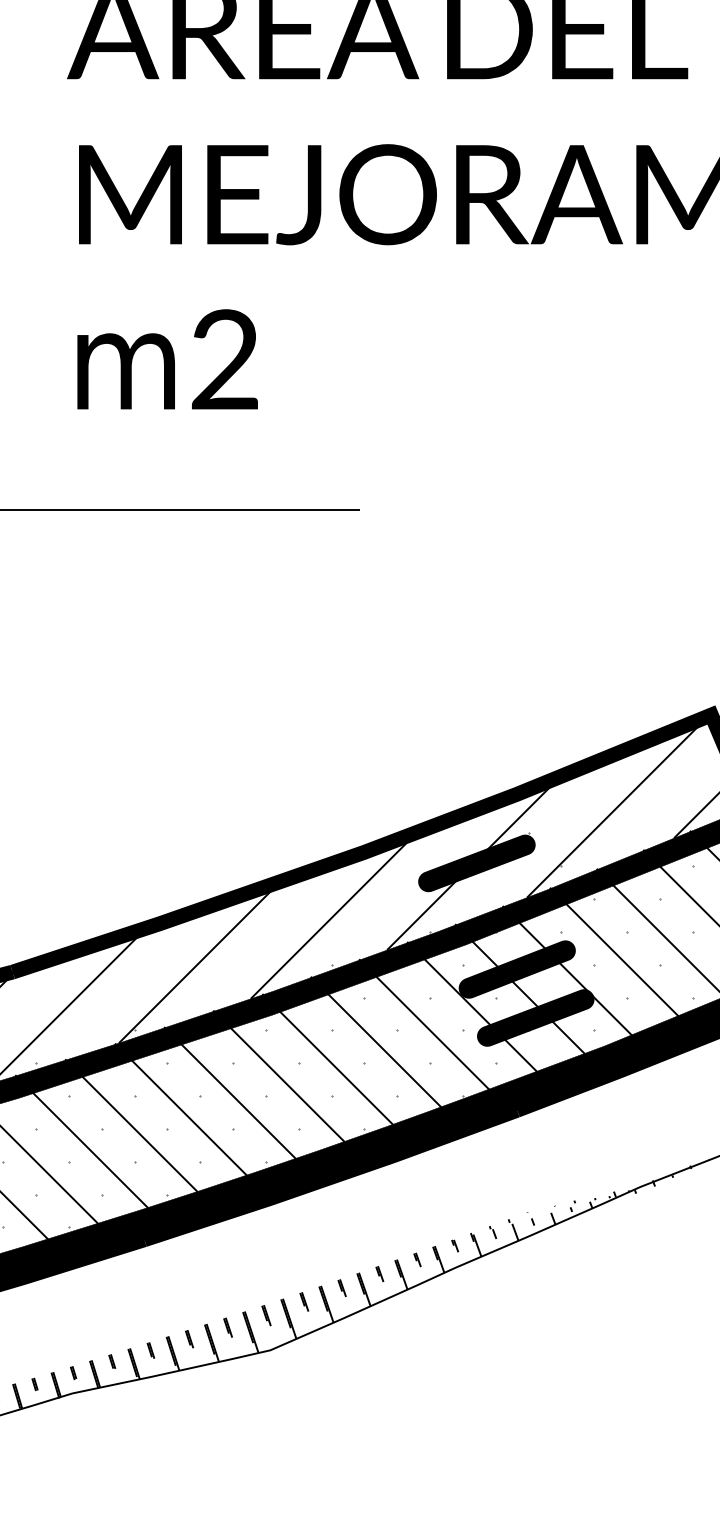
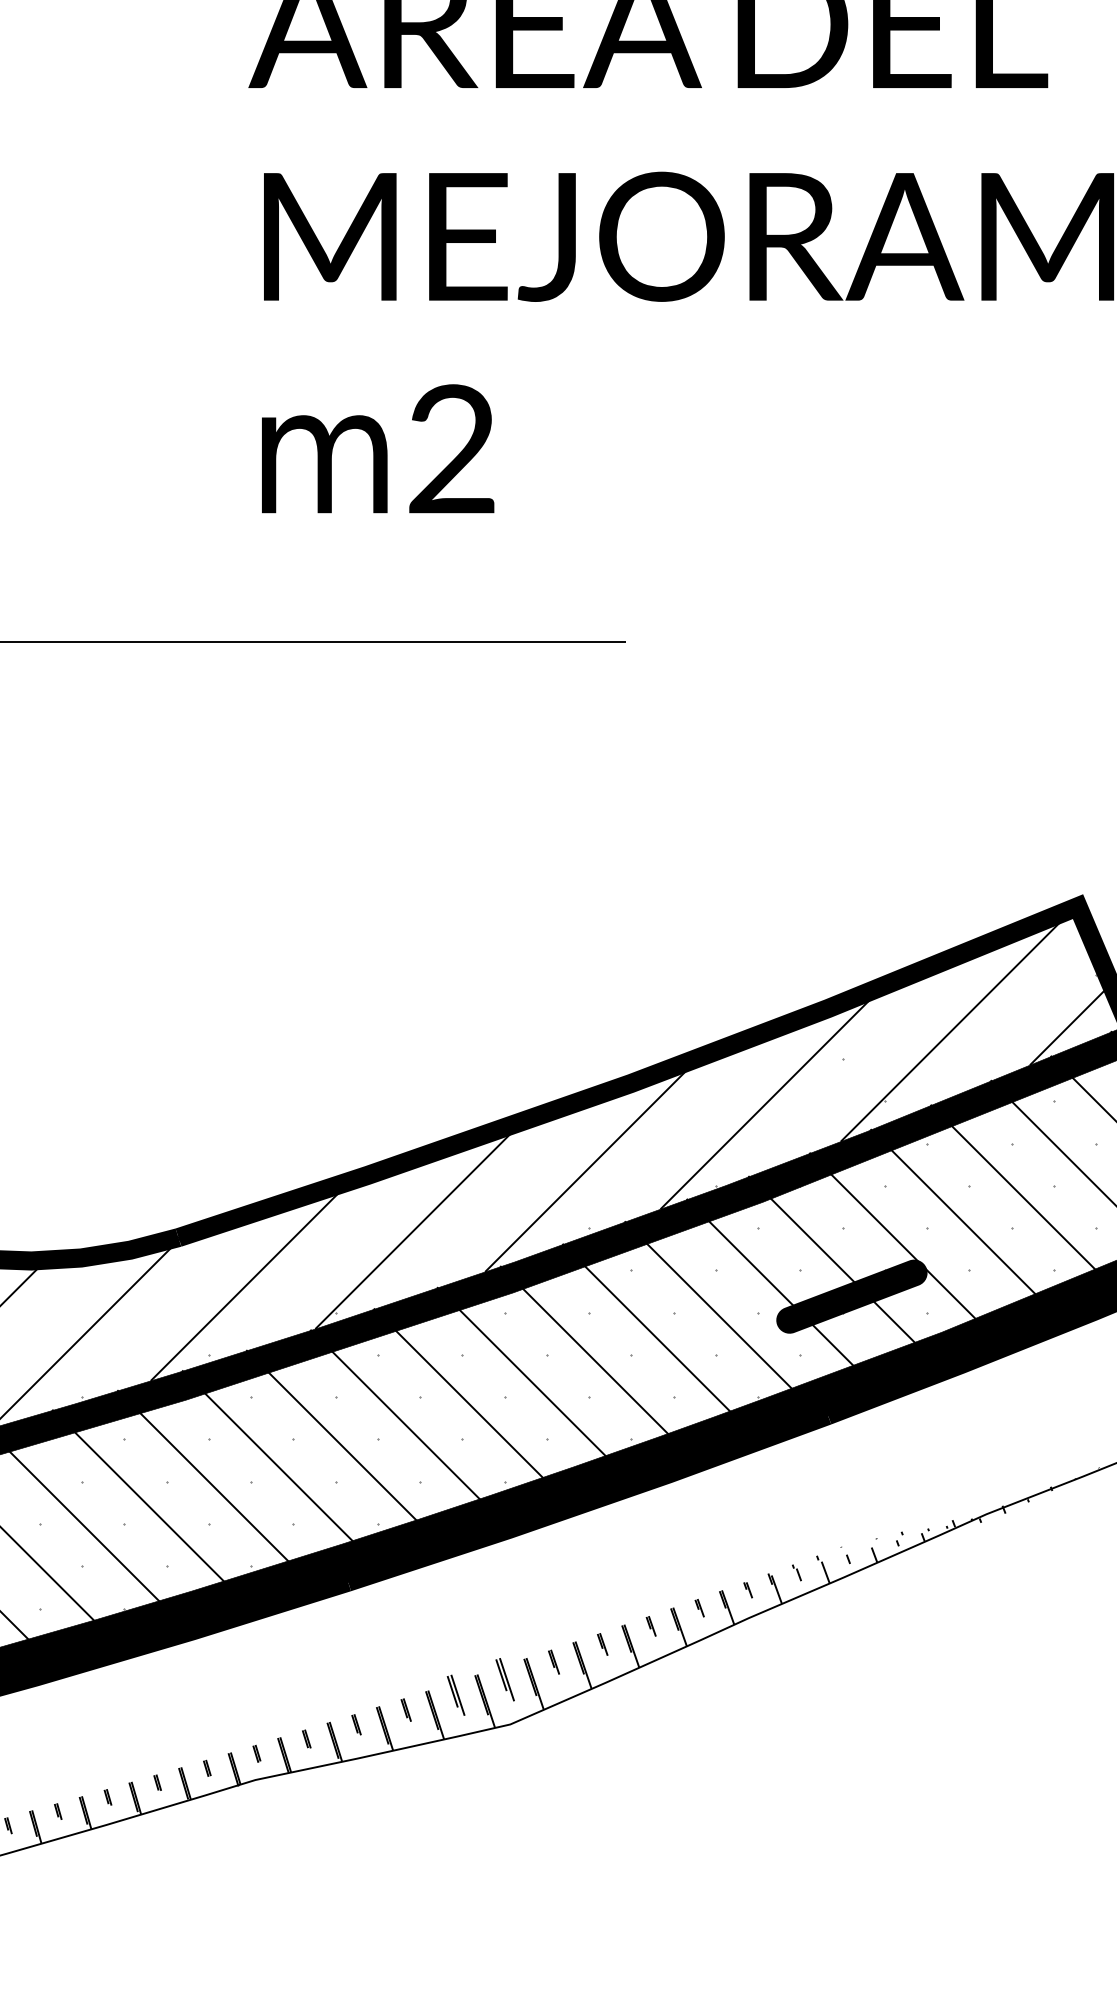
fill: (476, 863) -> (775, 1097), removed
fill: (516, 968) -> (827, 1233), removed
part: (266, 1315) -> (505, 1679), size x1.6
part: (227, 1327) -> (455, 1695), size x1.6

